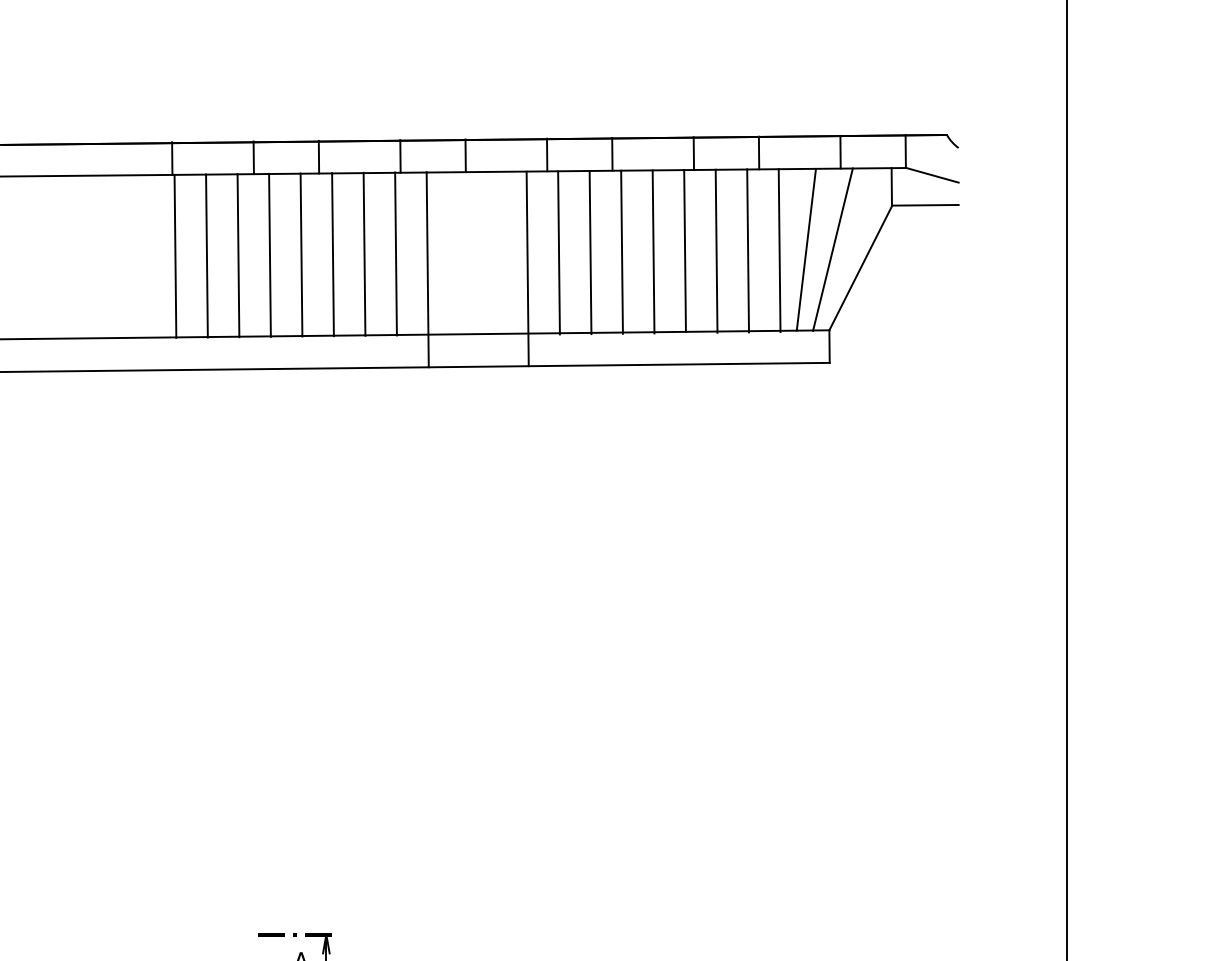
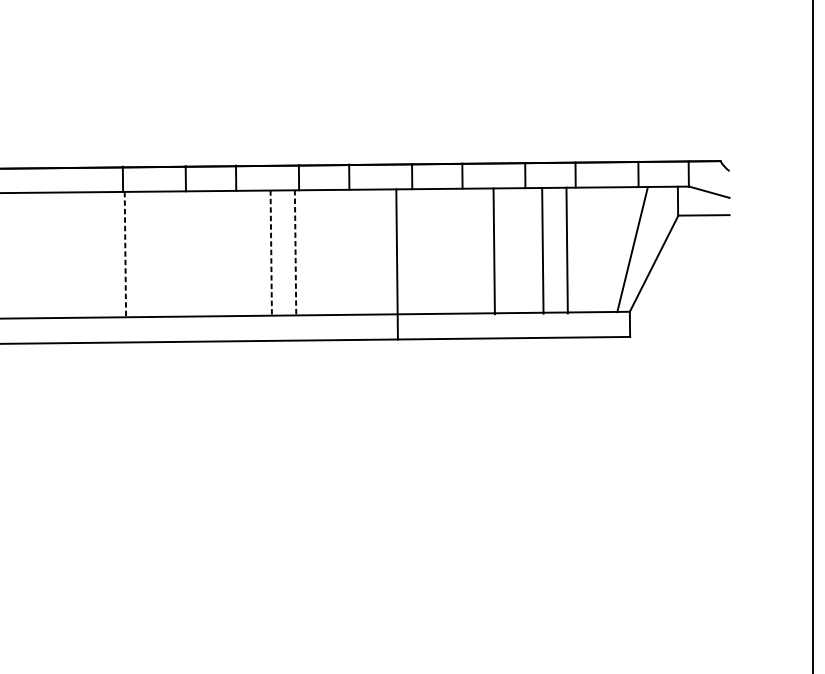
line: (805, 249) -> (611, 249), removed
line: (684, 250) -> (518, 250), removed
line: (779, 250) -> (591, 250), removed
line: (621, 251) -> (469, 251), removed
line: (558, 252) -> (420, 251), removed
line: (590, 252) -> (445, 251), removed
line: (269, 254) -> (197, 253), removed
line: (301, 254) -> (222, 253), removed
line: (332, 254) -> (246, 253), removed
line: (364, 254) -> (271, 253), solid -> dashed
line: (396, 254) -> (295, 253), solid -> dashed
line: (206, 255) -> (149, 254), removed
line: (238, 255) -> (174, 254), removed
line: (175, 256) -> (125, 254), solid -> dashed
line: (427, 269) -> (319, 264), removed

